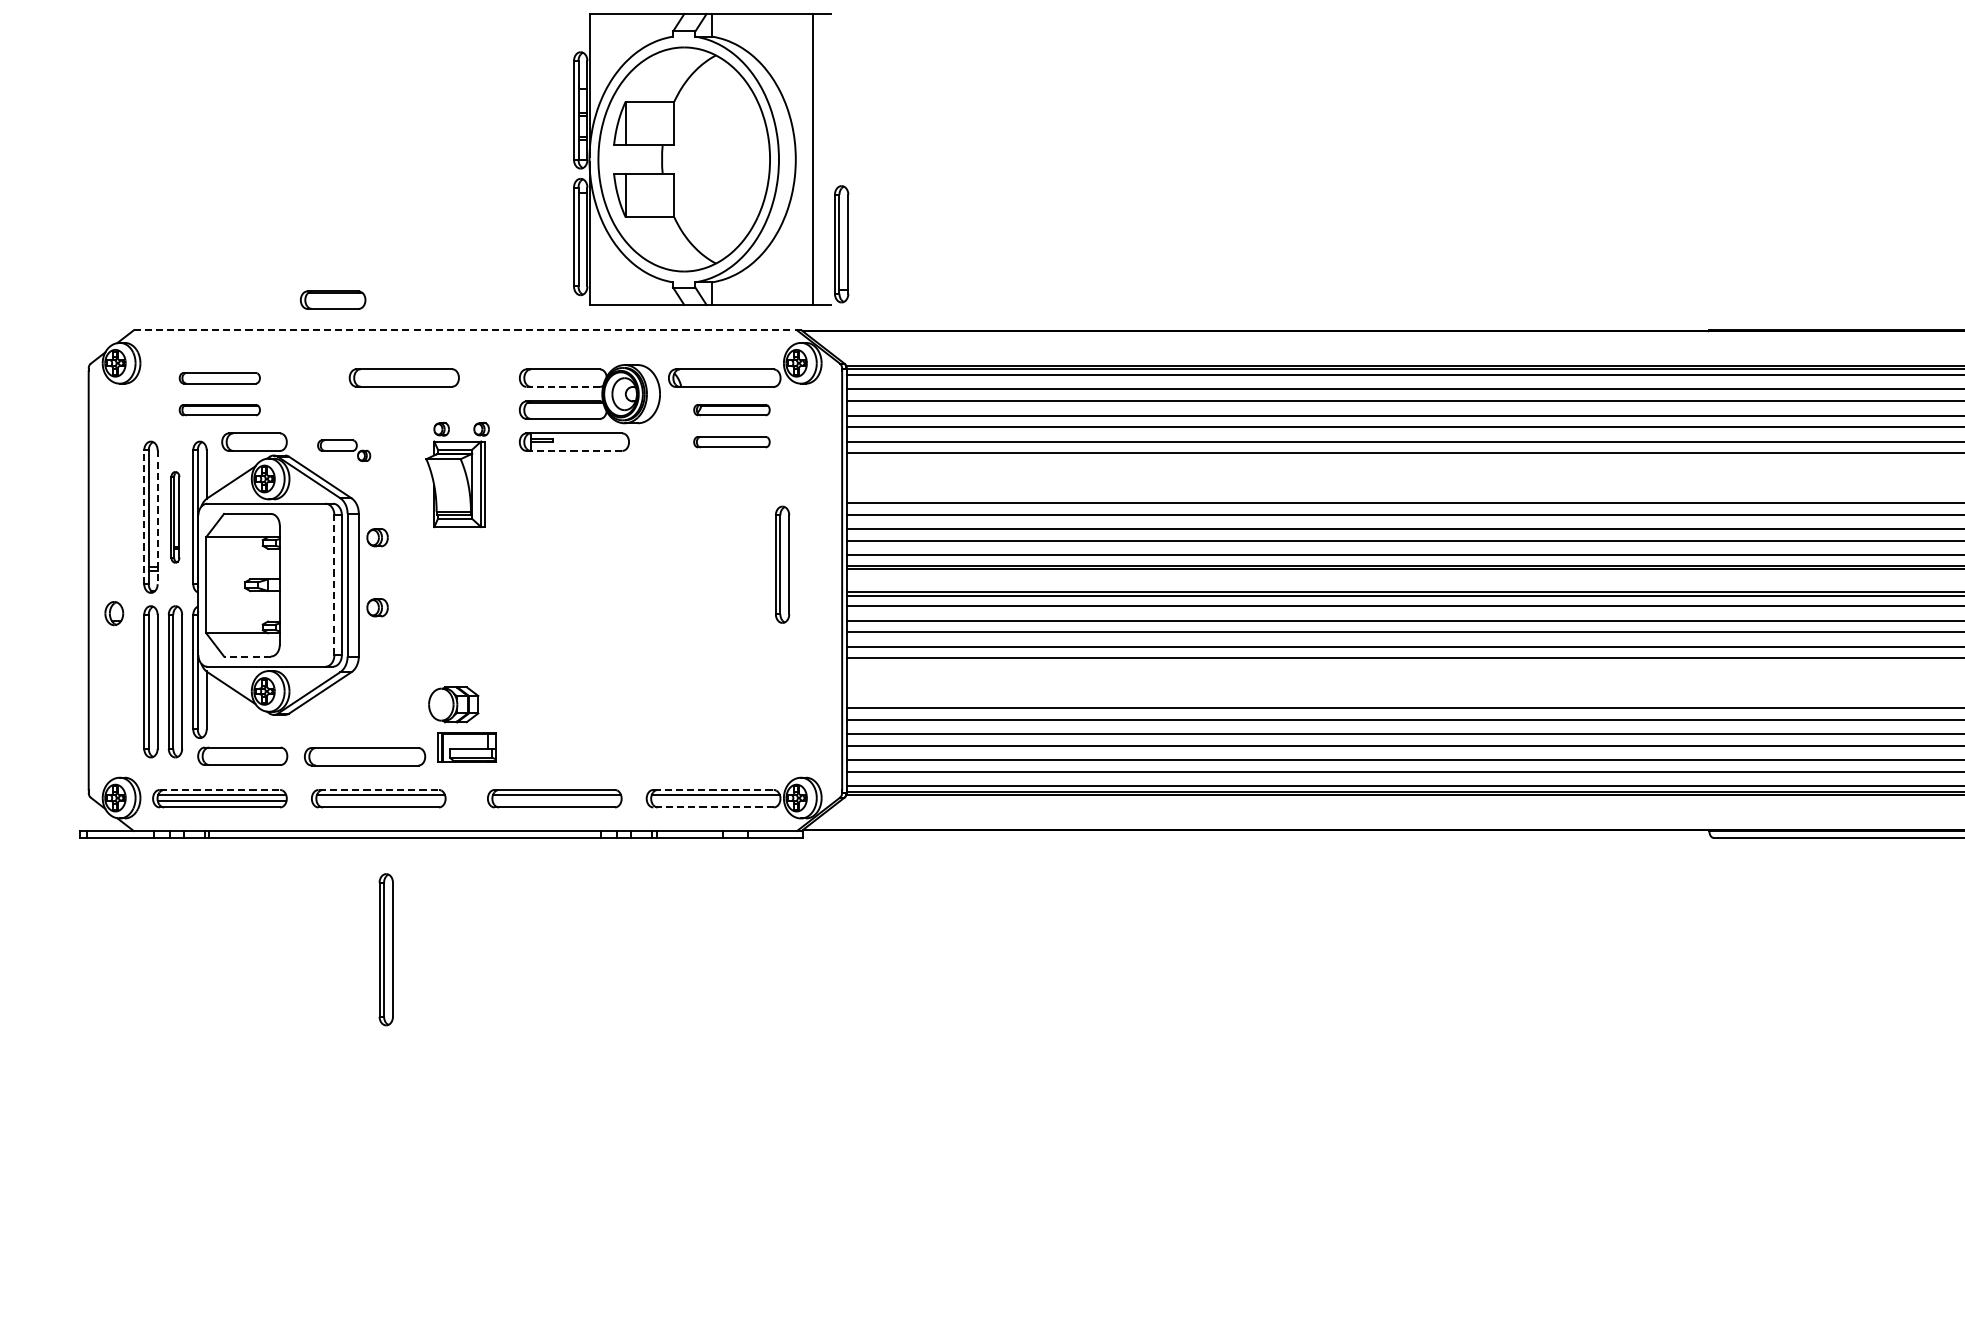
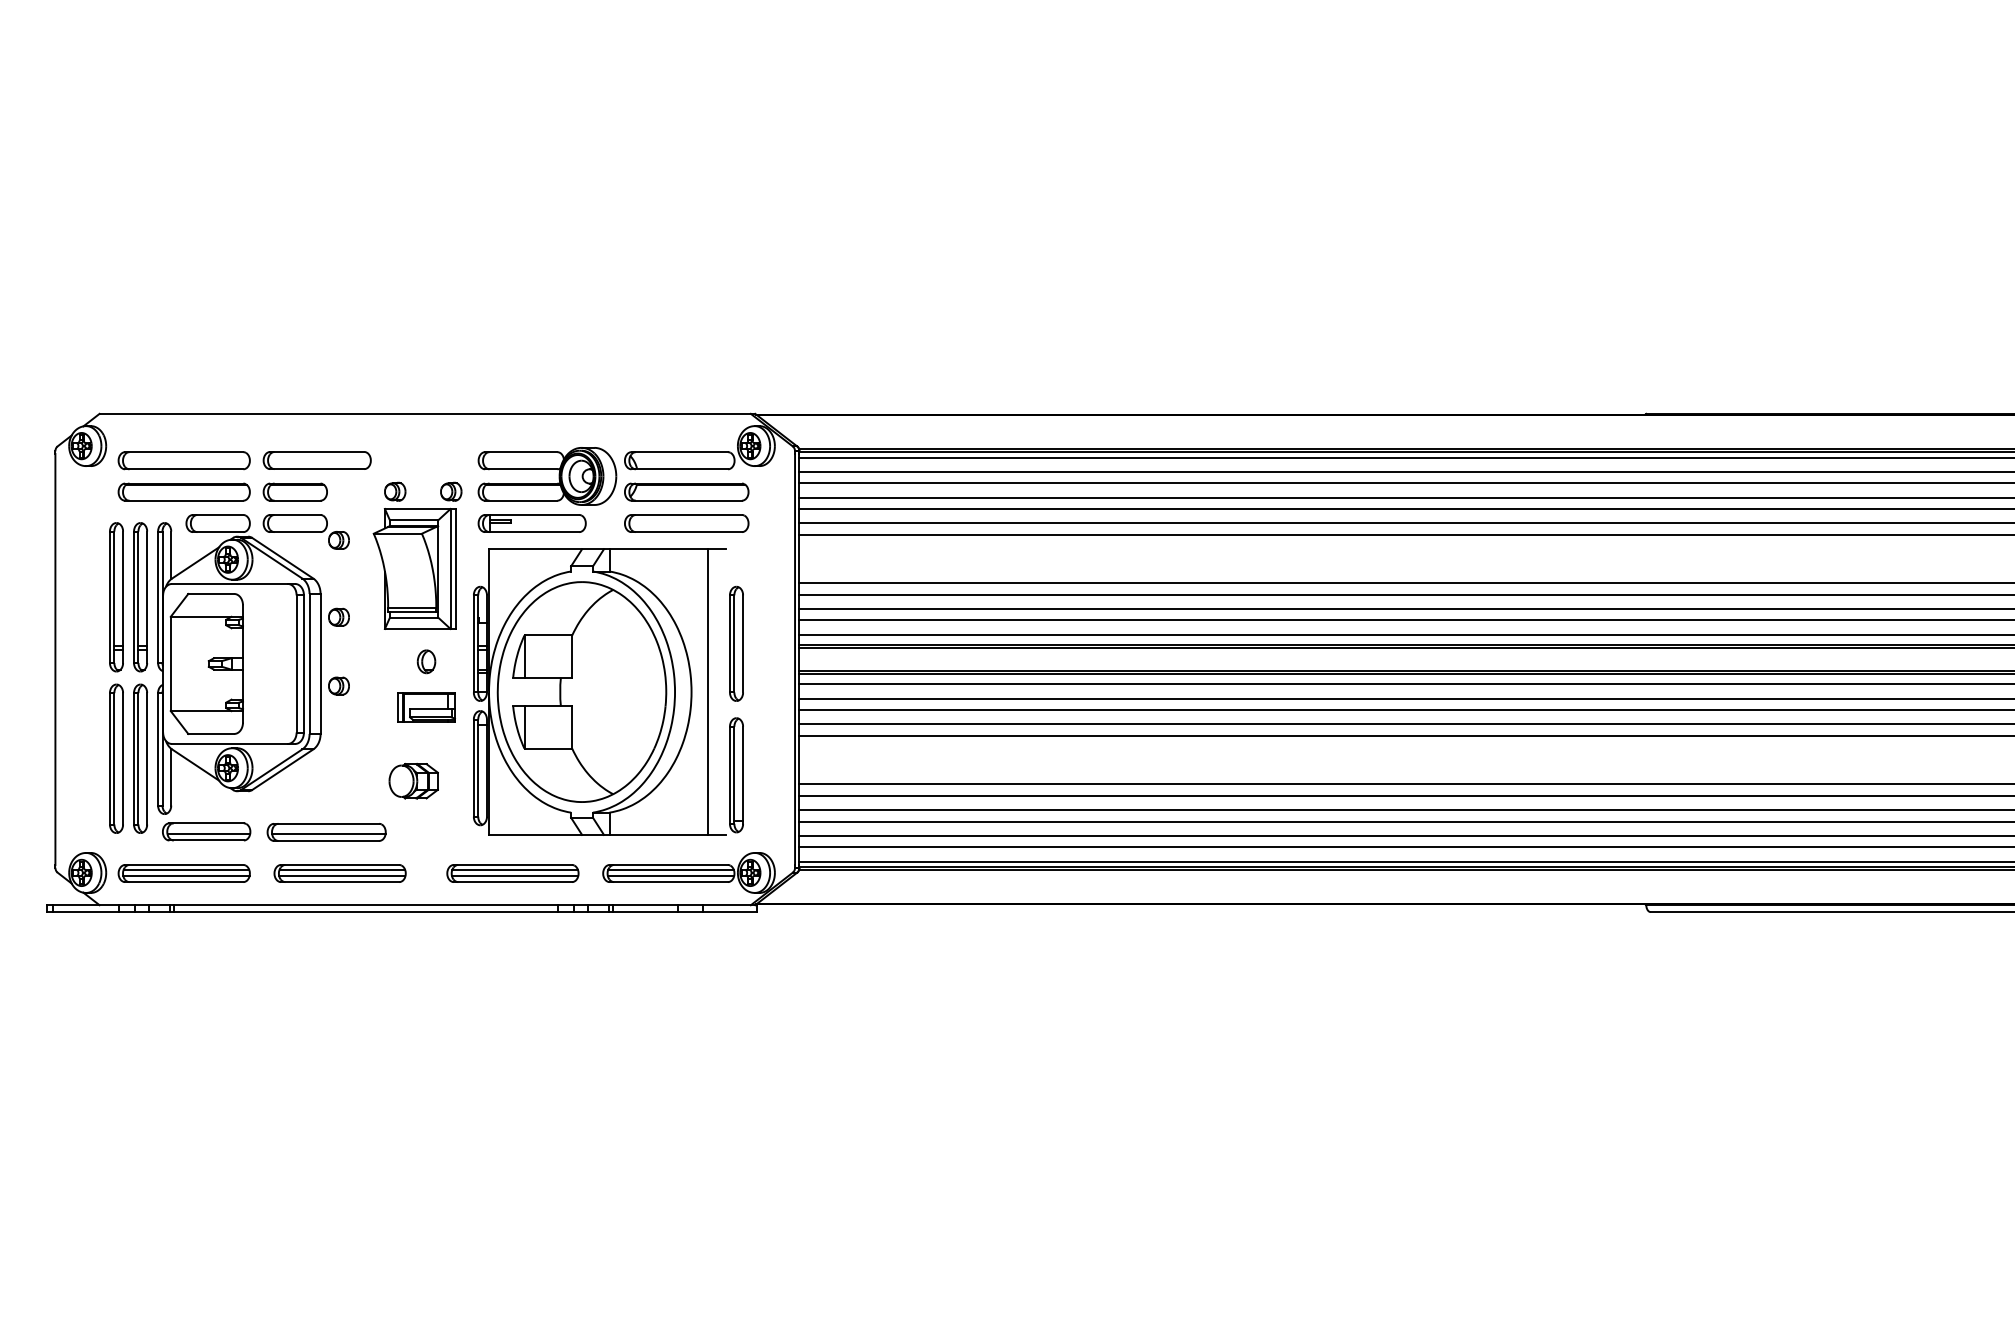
part: (711, 158) -> (608, 691), moved
part: (332, 299) -> (294, 491), moved
line: (467, 330) -> (427, 413), dashed -> solid
part: (219, 377) -> (183, 460), size x1.67
part: (403, 377) -> (316, 460), moved
line: (562, 387) -> (520, 469), dashed -> solid
part: (219, 409) -> (183, 491), size x1.67
part: (731, 409) -> (686, 491), size x1.67
part: (731, 442) -> (686, 523), size x1.67
part: (343, 450) -> (305, 531), size x1.67
line: (573, 451) -> (531, 532), dashed -> solid
part: (457, 474) -> (417, 555), size x1.43
line: (143, 517) -> (109, 597), dashed -> solid
line: (158, 517) -> (123, 597), dashed -> solid
part: (175, 517) -> (140, 597), size x1.67
line: (334, 584) -> (296, 663), dashed -> solid
part: (114, 613) -> (426, 661), moved
line: (247, 656) -> (211, 733), dashed -> solid
part: (466, 747) -> (426, 707), moved
line: (244, 758) -> (208, 834), added
line: (366, 758) -> (328, 834), added
line: (220, 789) -> (184, 864), dashed -> solid
line: (379, 789) -> (340, 864), dashed -> solid
line: (714, 789) -> (669, 864), dashed -> solid
line: (381, 801) -> (342, 876), added
line: (557, 801) -> (515, 876), added
line: (715, 801) -> (670, 876), added
line: (713, 807) -> (668, 882), dashed -> solid
part: (386, 949) -> (347, 1021), removed

